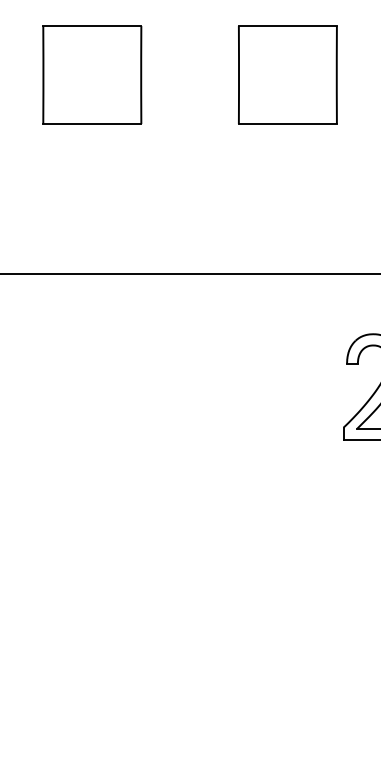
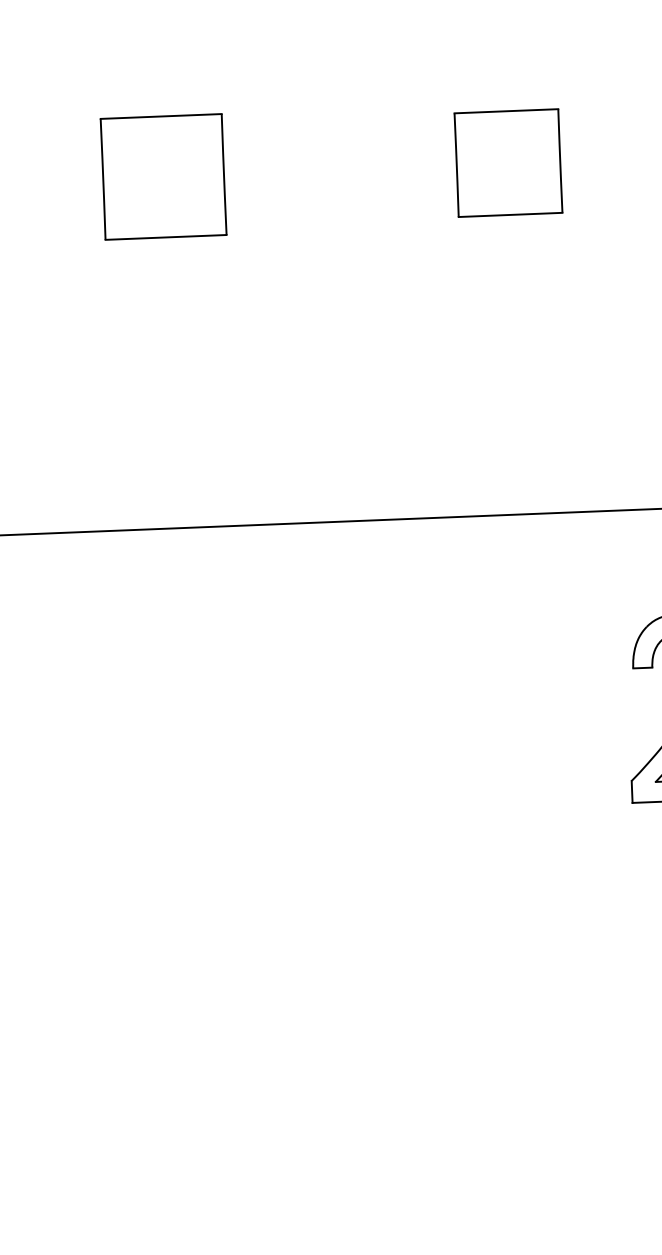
part: (92, 74) -> (163, 175), size x0.7
part: (287, 74) -> (507, 162), size x0.6

